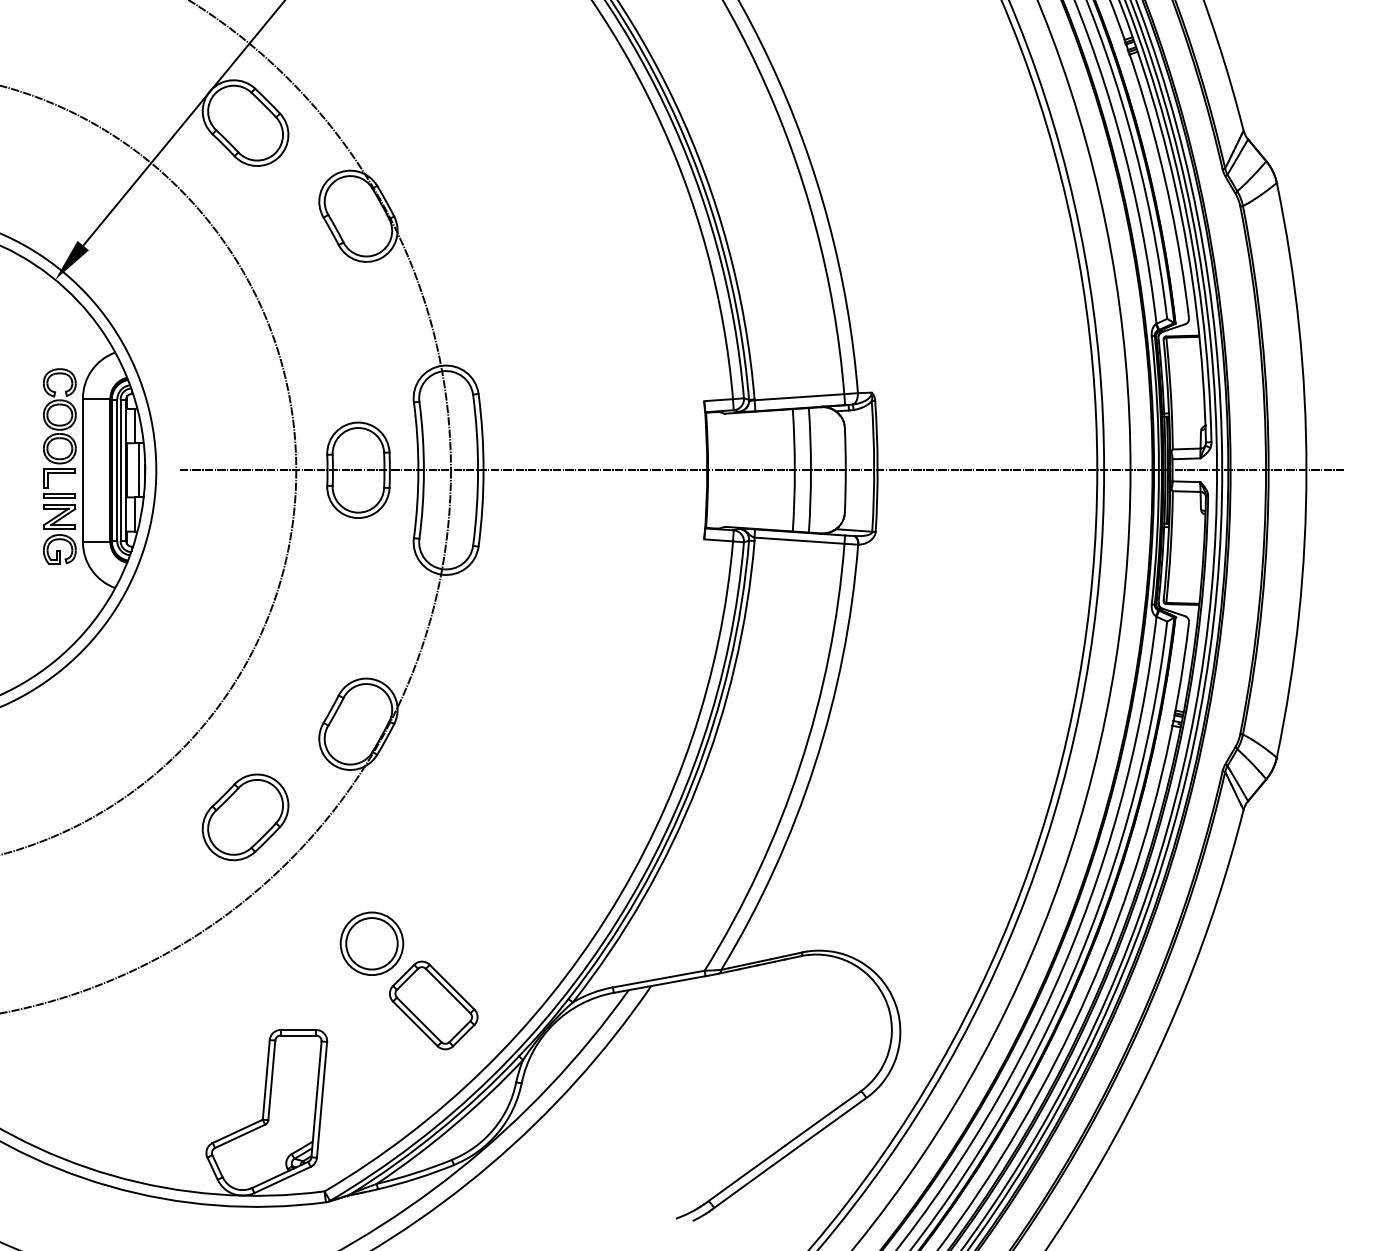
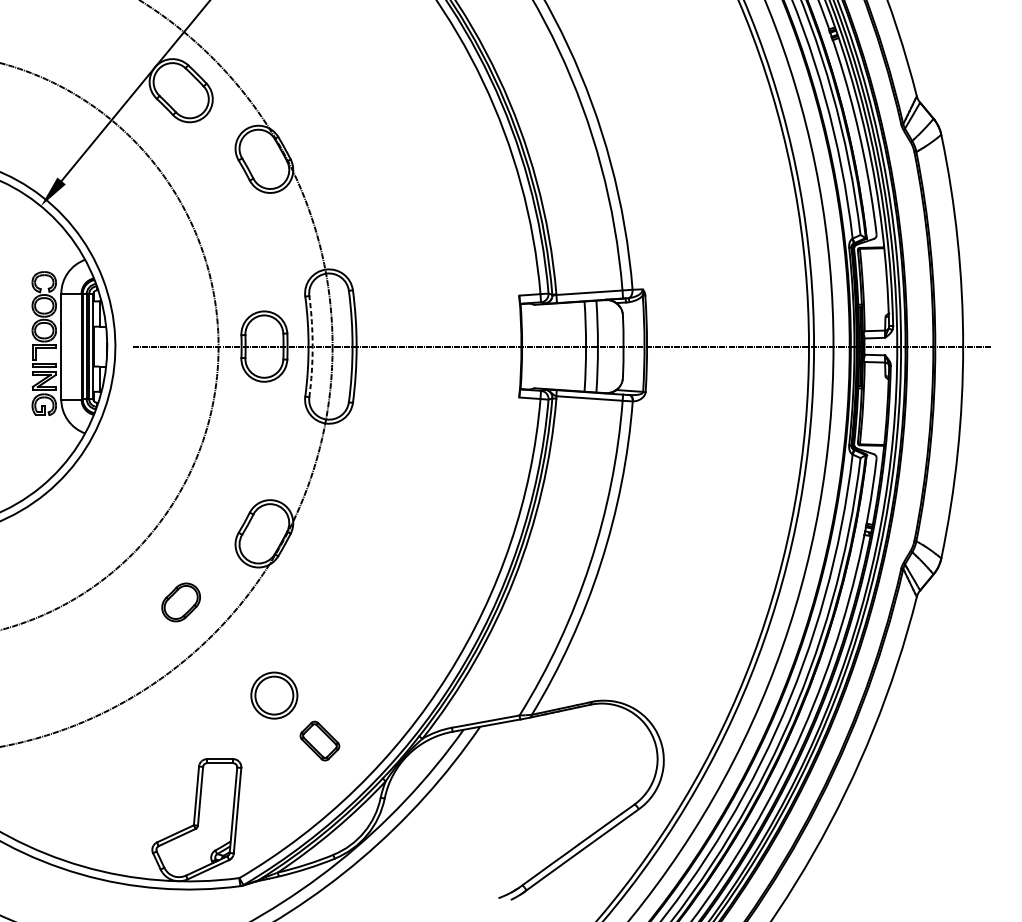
line: (139, 470) -> (103, 346), removed
arc: (423, 470) -> (312, 346), solid -> dashed
part: (245, 817) -> (181, 602), size x0.6
part: (433, 1005) -> (319, 741), size x0.6

